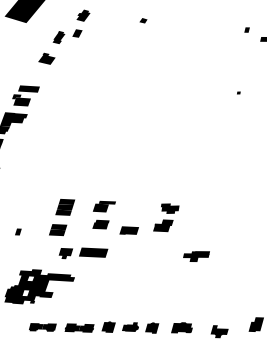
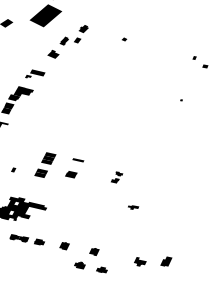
fill: (21, 101) -> (31, 80), removed
fill: (101, 206) -> (73, 162), removed
part: (165, 217) -> (116, 177), size x0.6
fill: (128, 229) -> (89, 181), removed
part: (82, 252) -> (55, 191), removed
part: (196, 256) -> (133, 207), size x0.6
fill: (86, 327) -> (49, 243), removed
fill: (130, 327) -> (79, 248), removed
fill: (181, 327) -> (114, 254), removed

